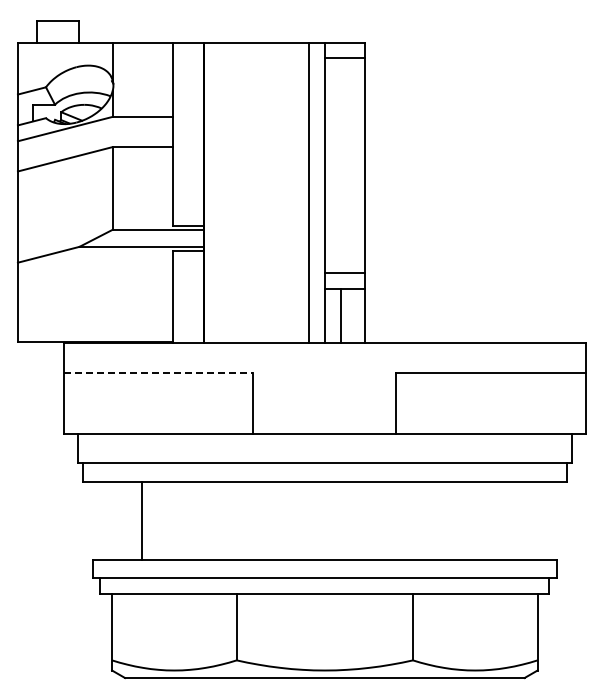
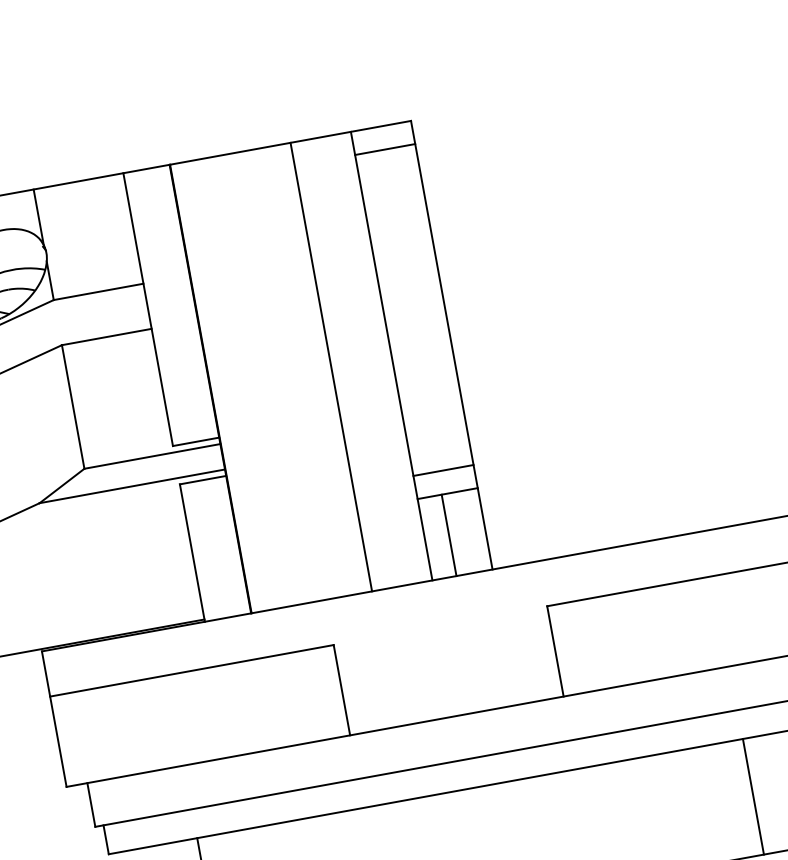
line: (308, 192) -> (331, 366), moved
line: (158, 373) -> (191, 671), dashed -> solid
line: (507, 520) -> (753, 795), added

